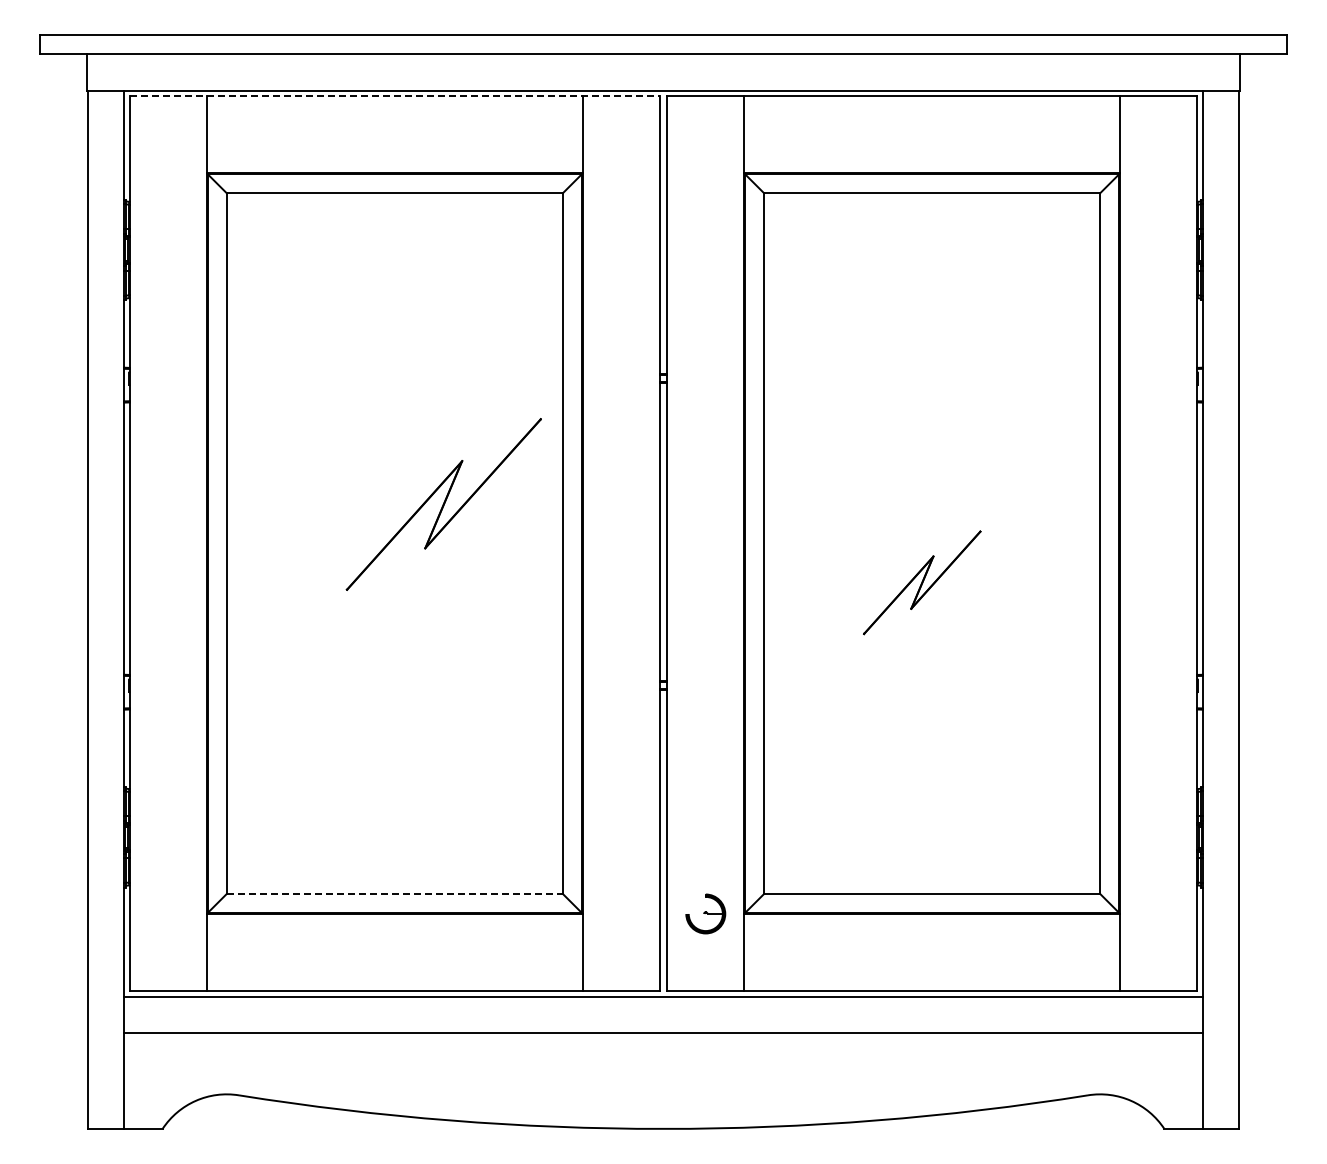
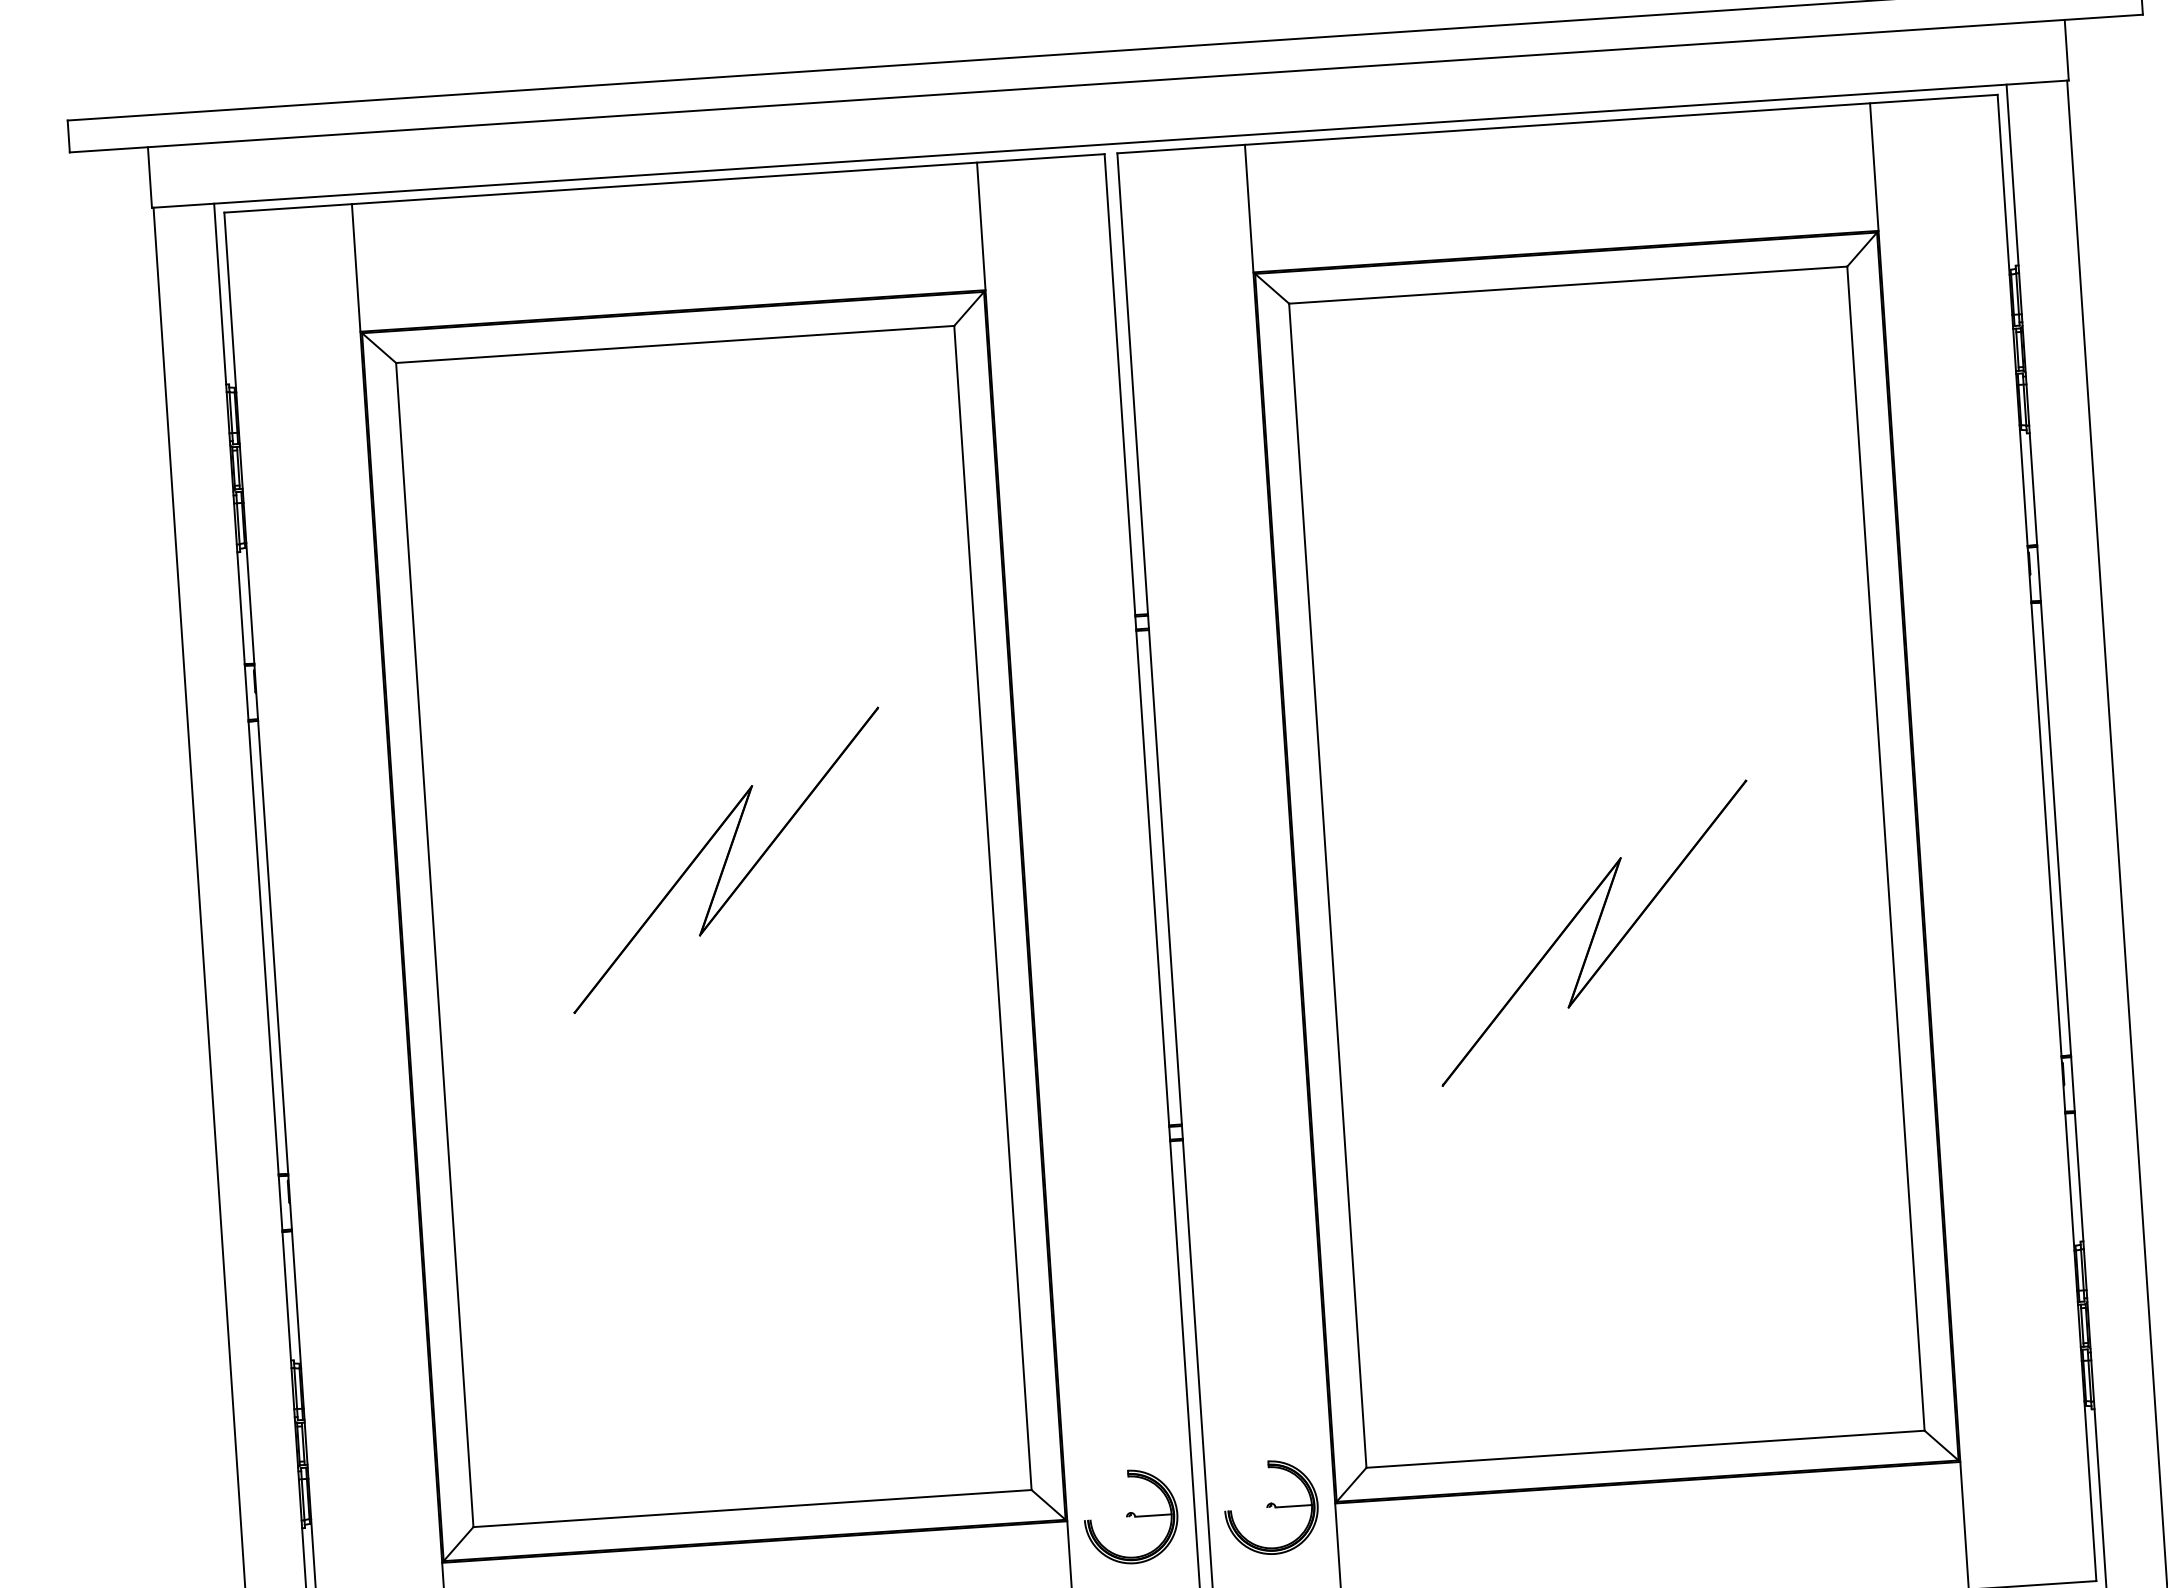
line: (394, 96) -> (663, 183), dashed -> solid
part: (443, 504) -> (725, 860), moved
part: (922, 582) -> (1595, 932), size x1.67
line: (394, 893) -> (751, 1508), dashed -> solid
part: (620, 913) -> (1129, 1516), added
part: (705, 913) -> (1271, 1506), size x1.43

